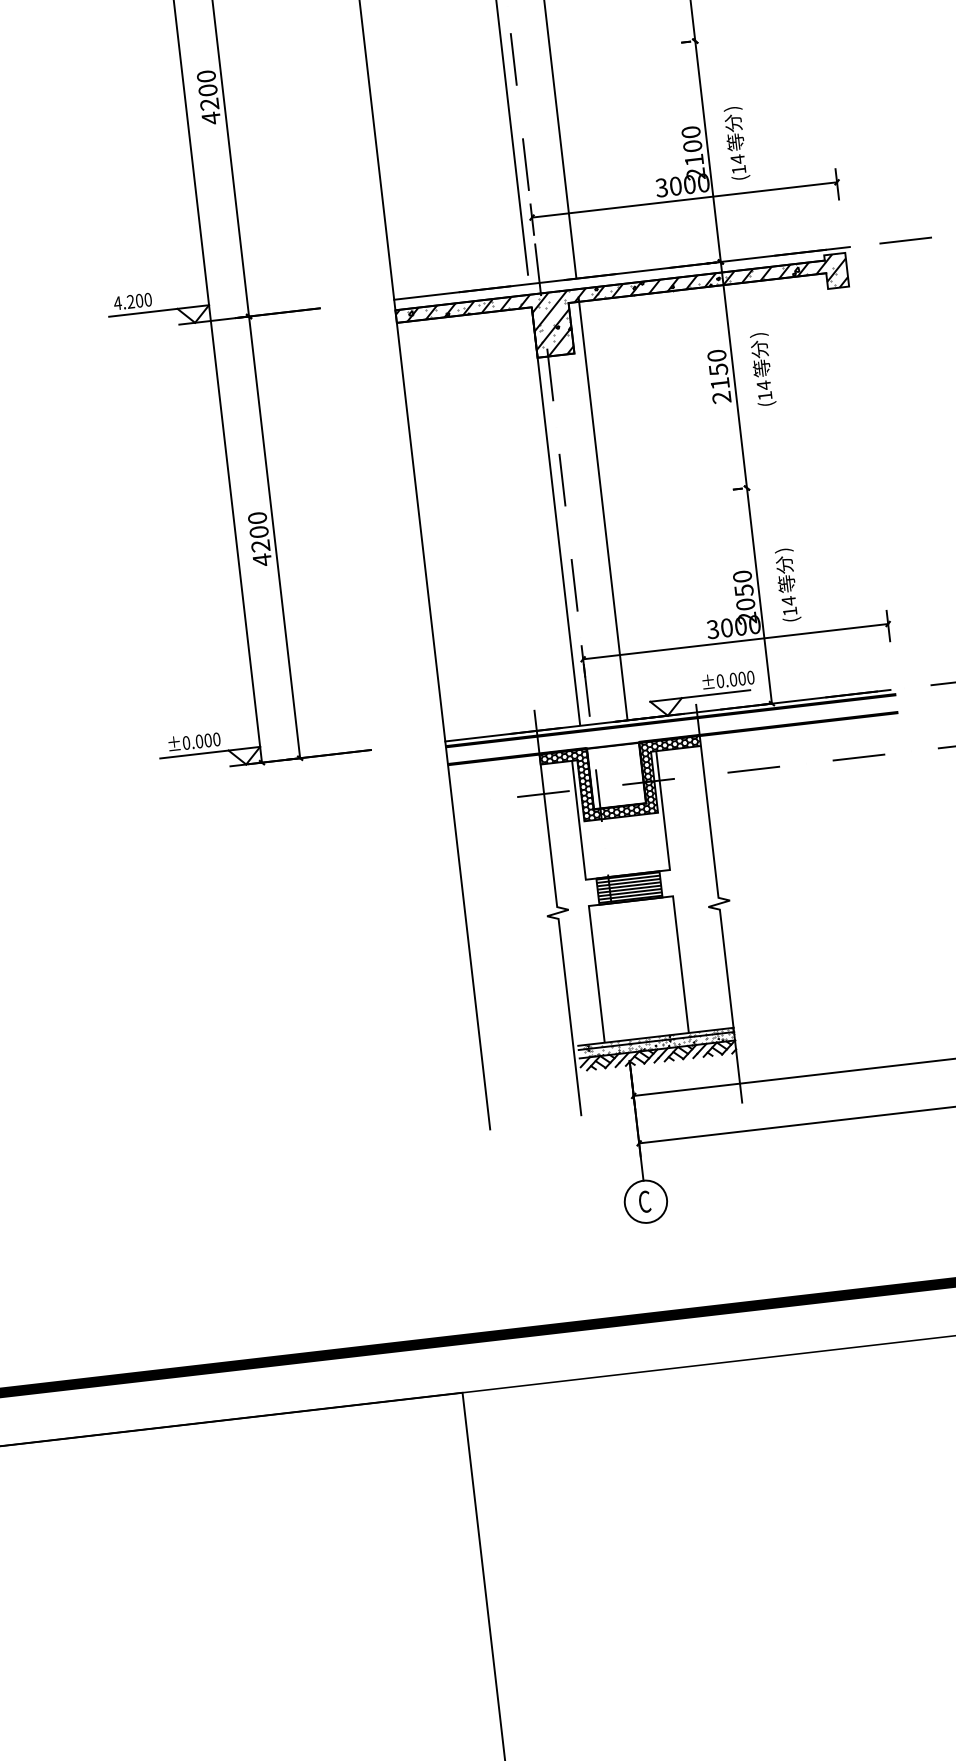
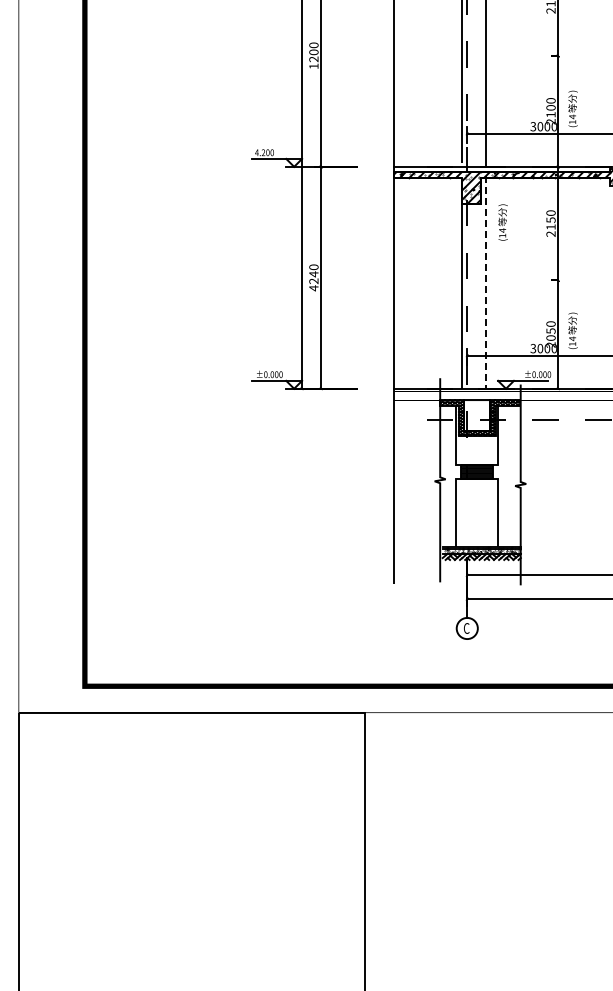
text: (210, 118) -> (313, 66), 4200 -> 1200
text: (761, 369) -> (502, 222), moved
line: (602, 508) -> (485, 282), solid -> dashed
text: (258, 532) -> (313, 274), 4200 -> 4240

